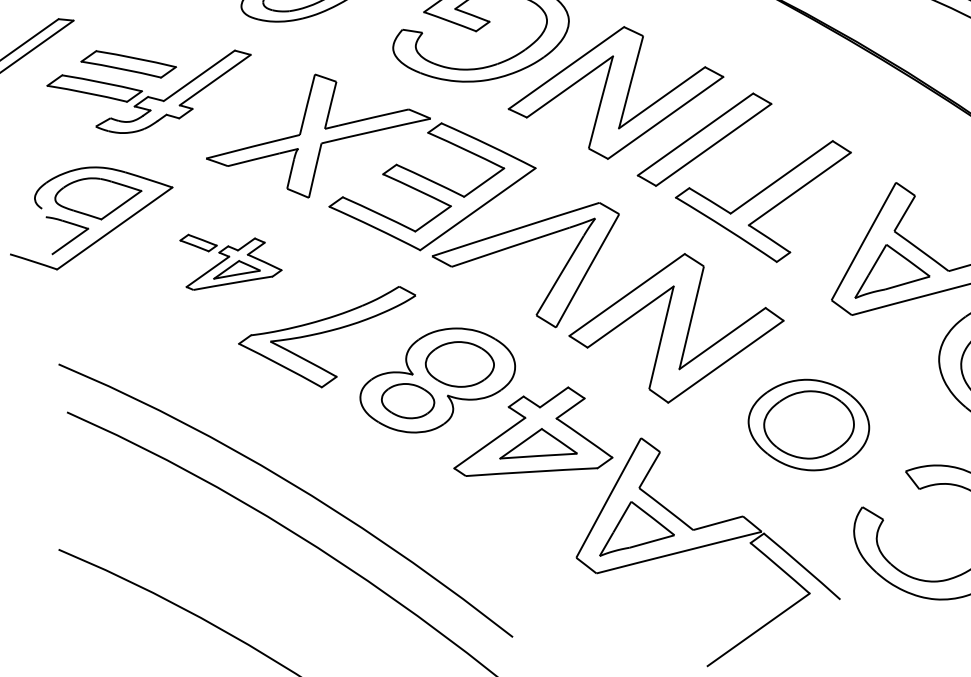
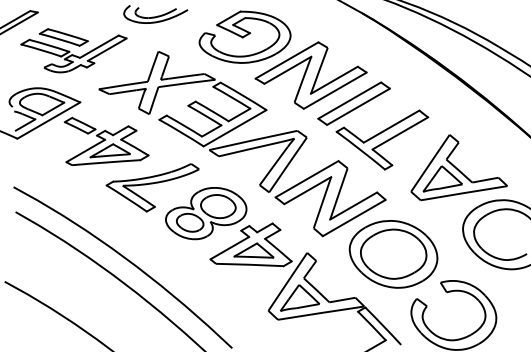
part: (230, 258) -> (106, 141), size x1.67
part: (808, 425) -> (393, 254), size x1.43

